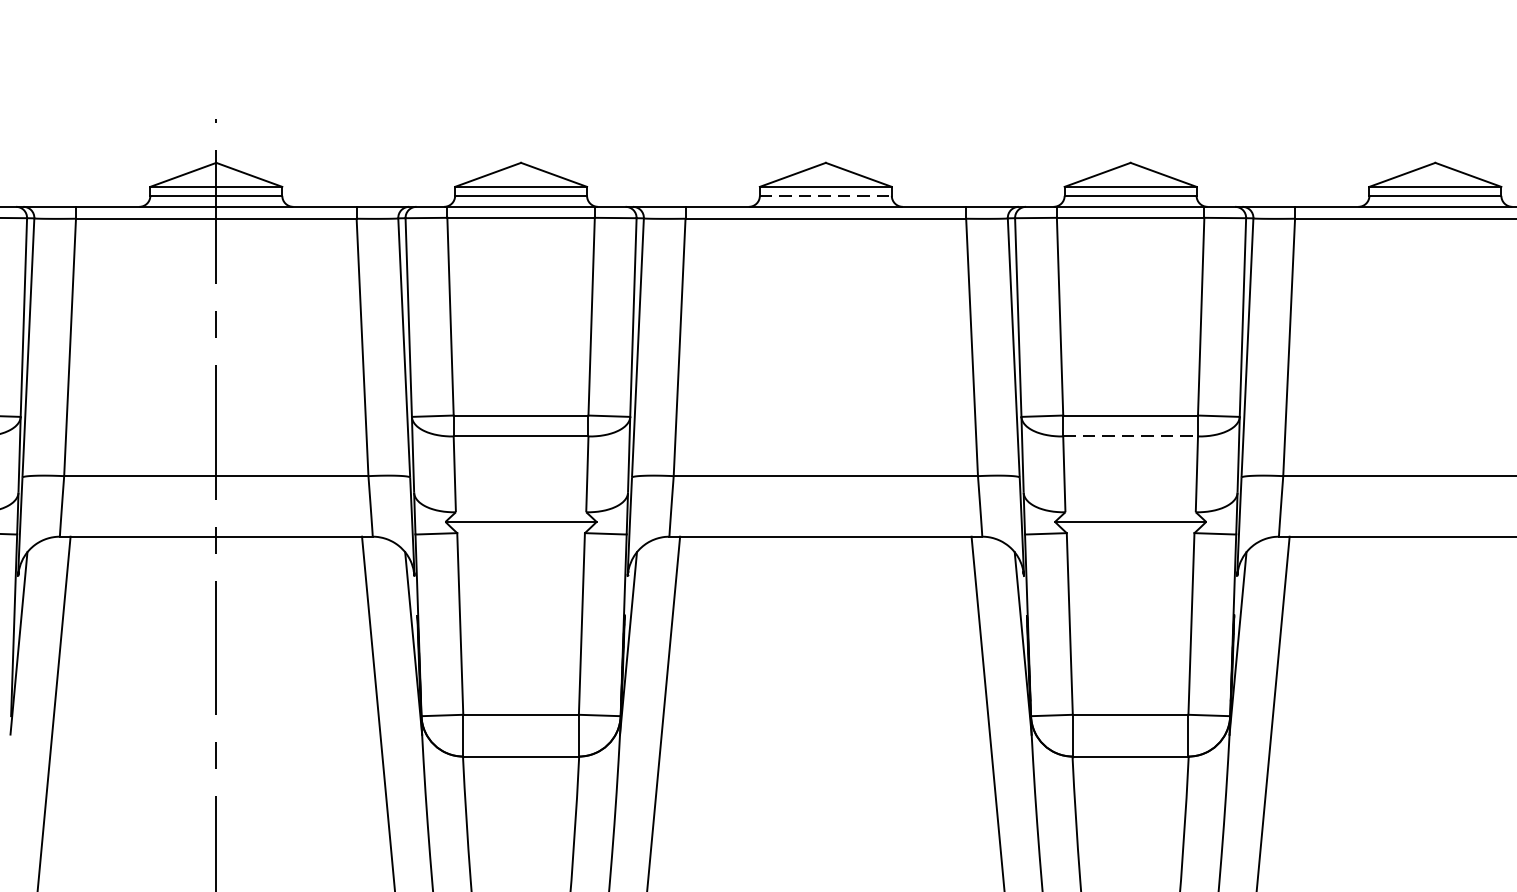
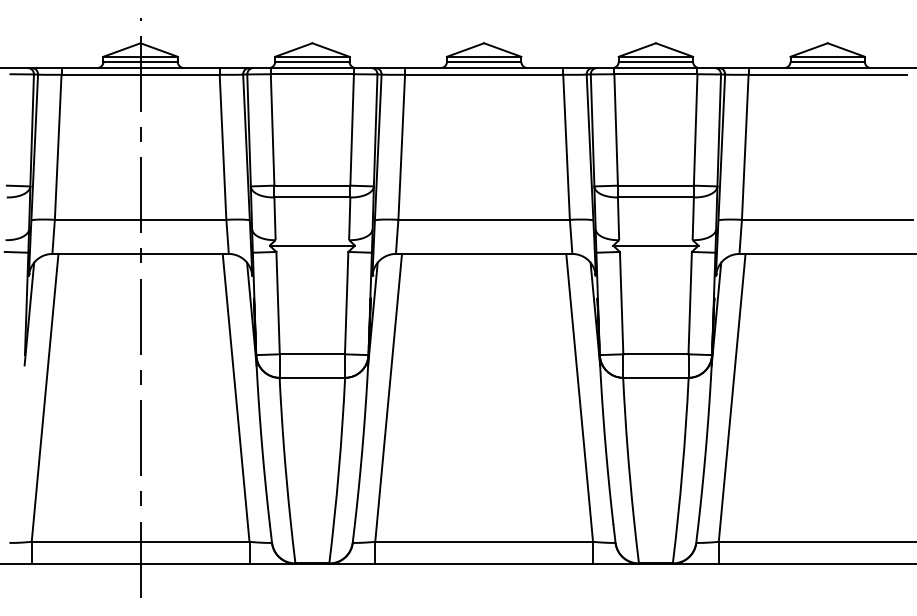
line: (826, 195) -> (484, 61), dashed -> solid
line: (1129, 436) -> (655, 197), dashed -> solid

